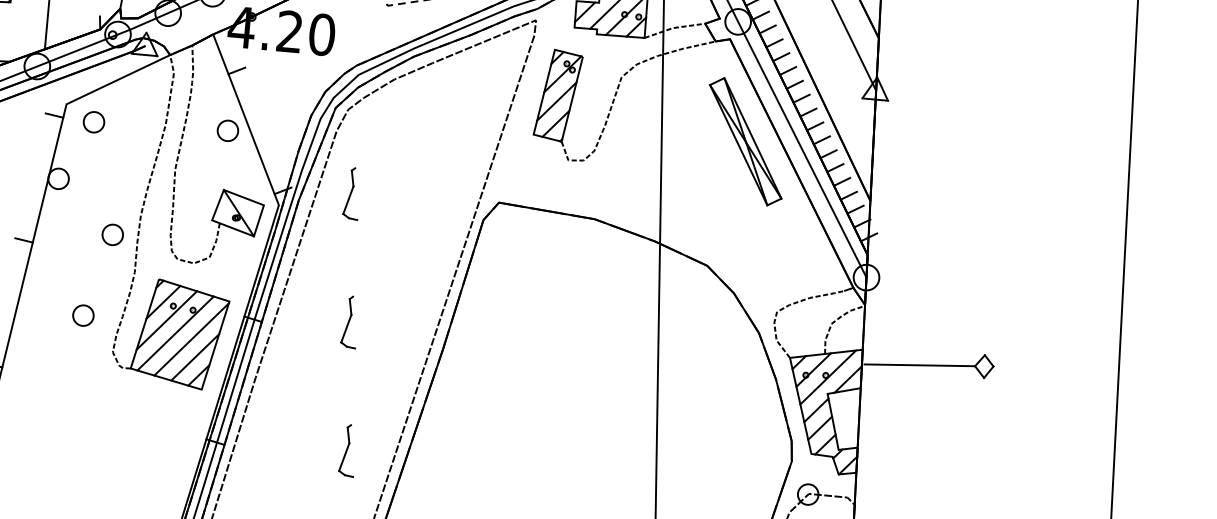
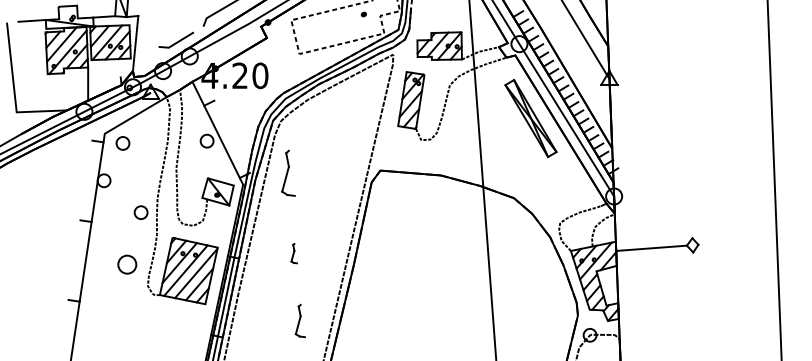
part: (350, 193) -> (287, 173), size x1.4
part: (83, 315) -> (127, 264), size x1.4
part: (348, 321) -> (293, 253), size x0.6
part: (346, 449) -> (299, 320), moved

